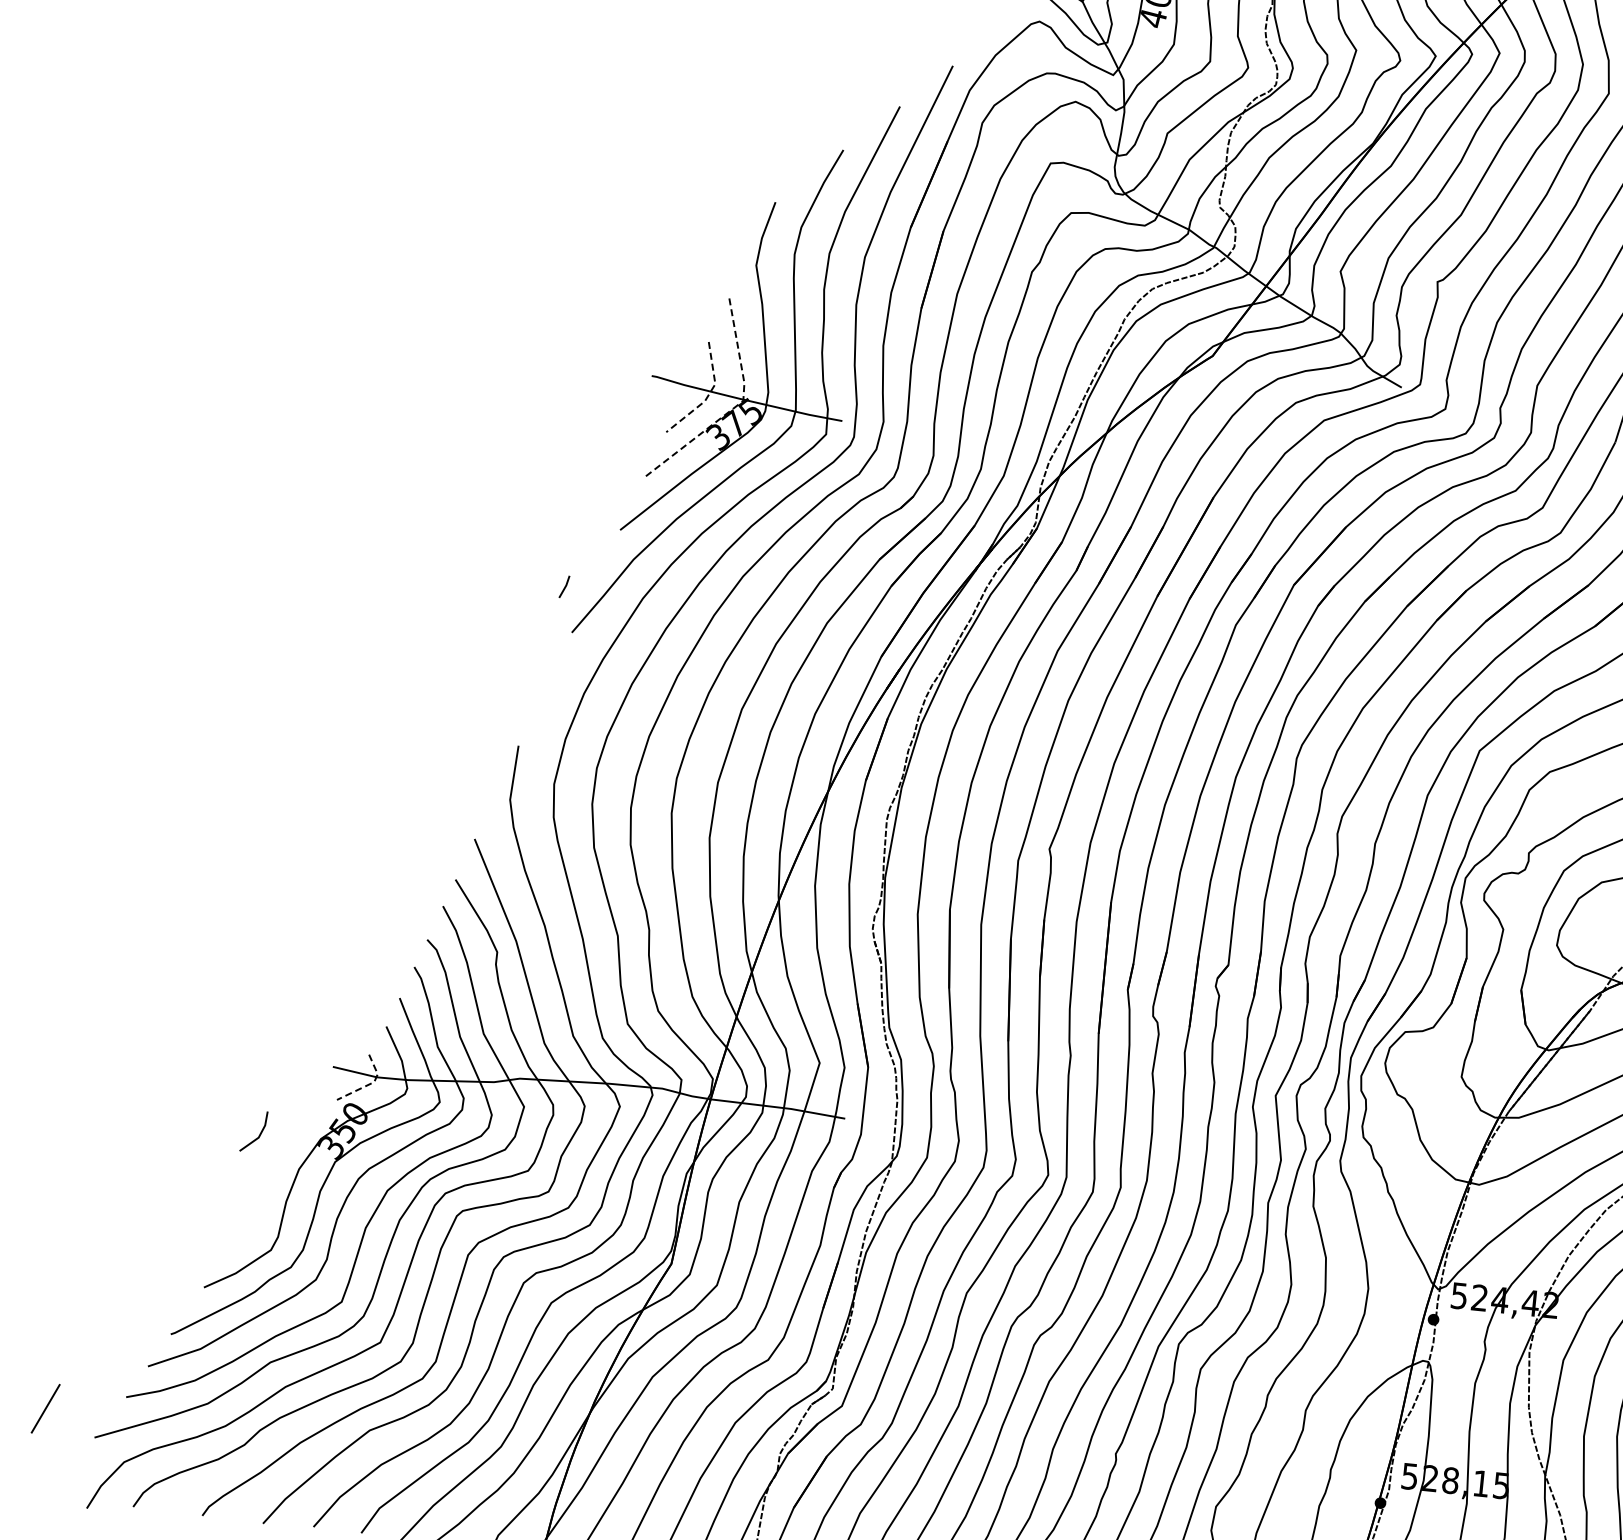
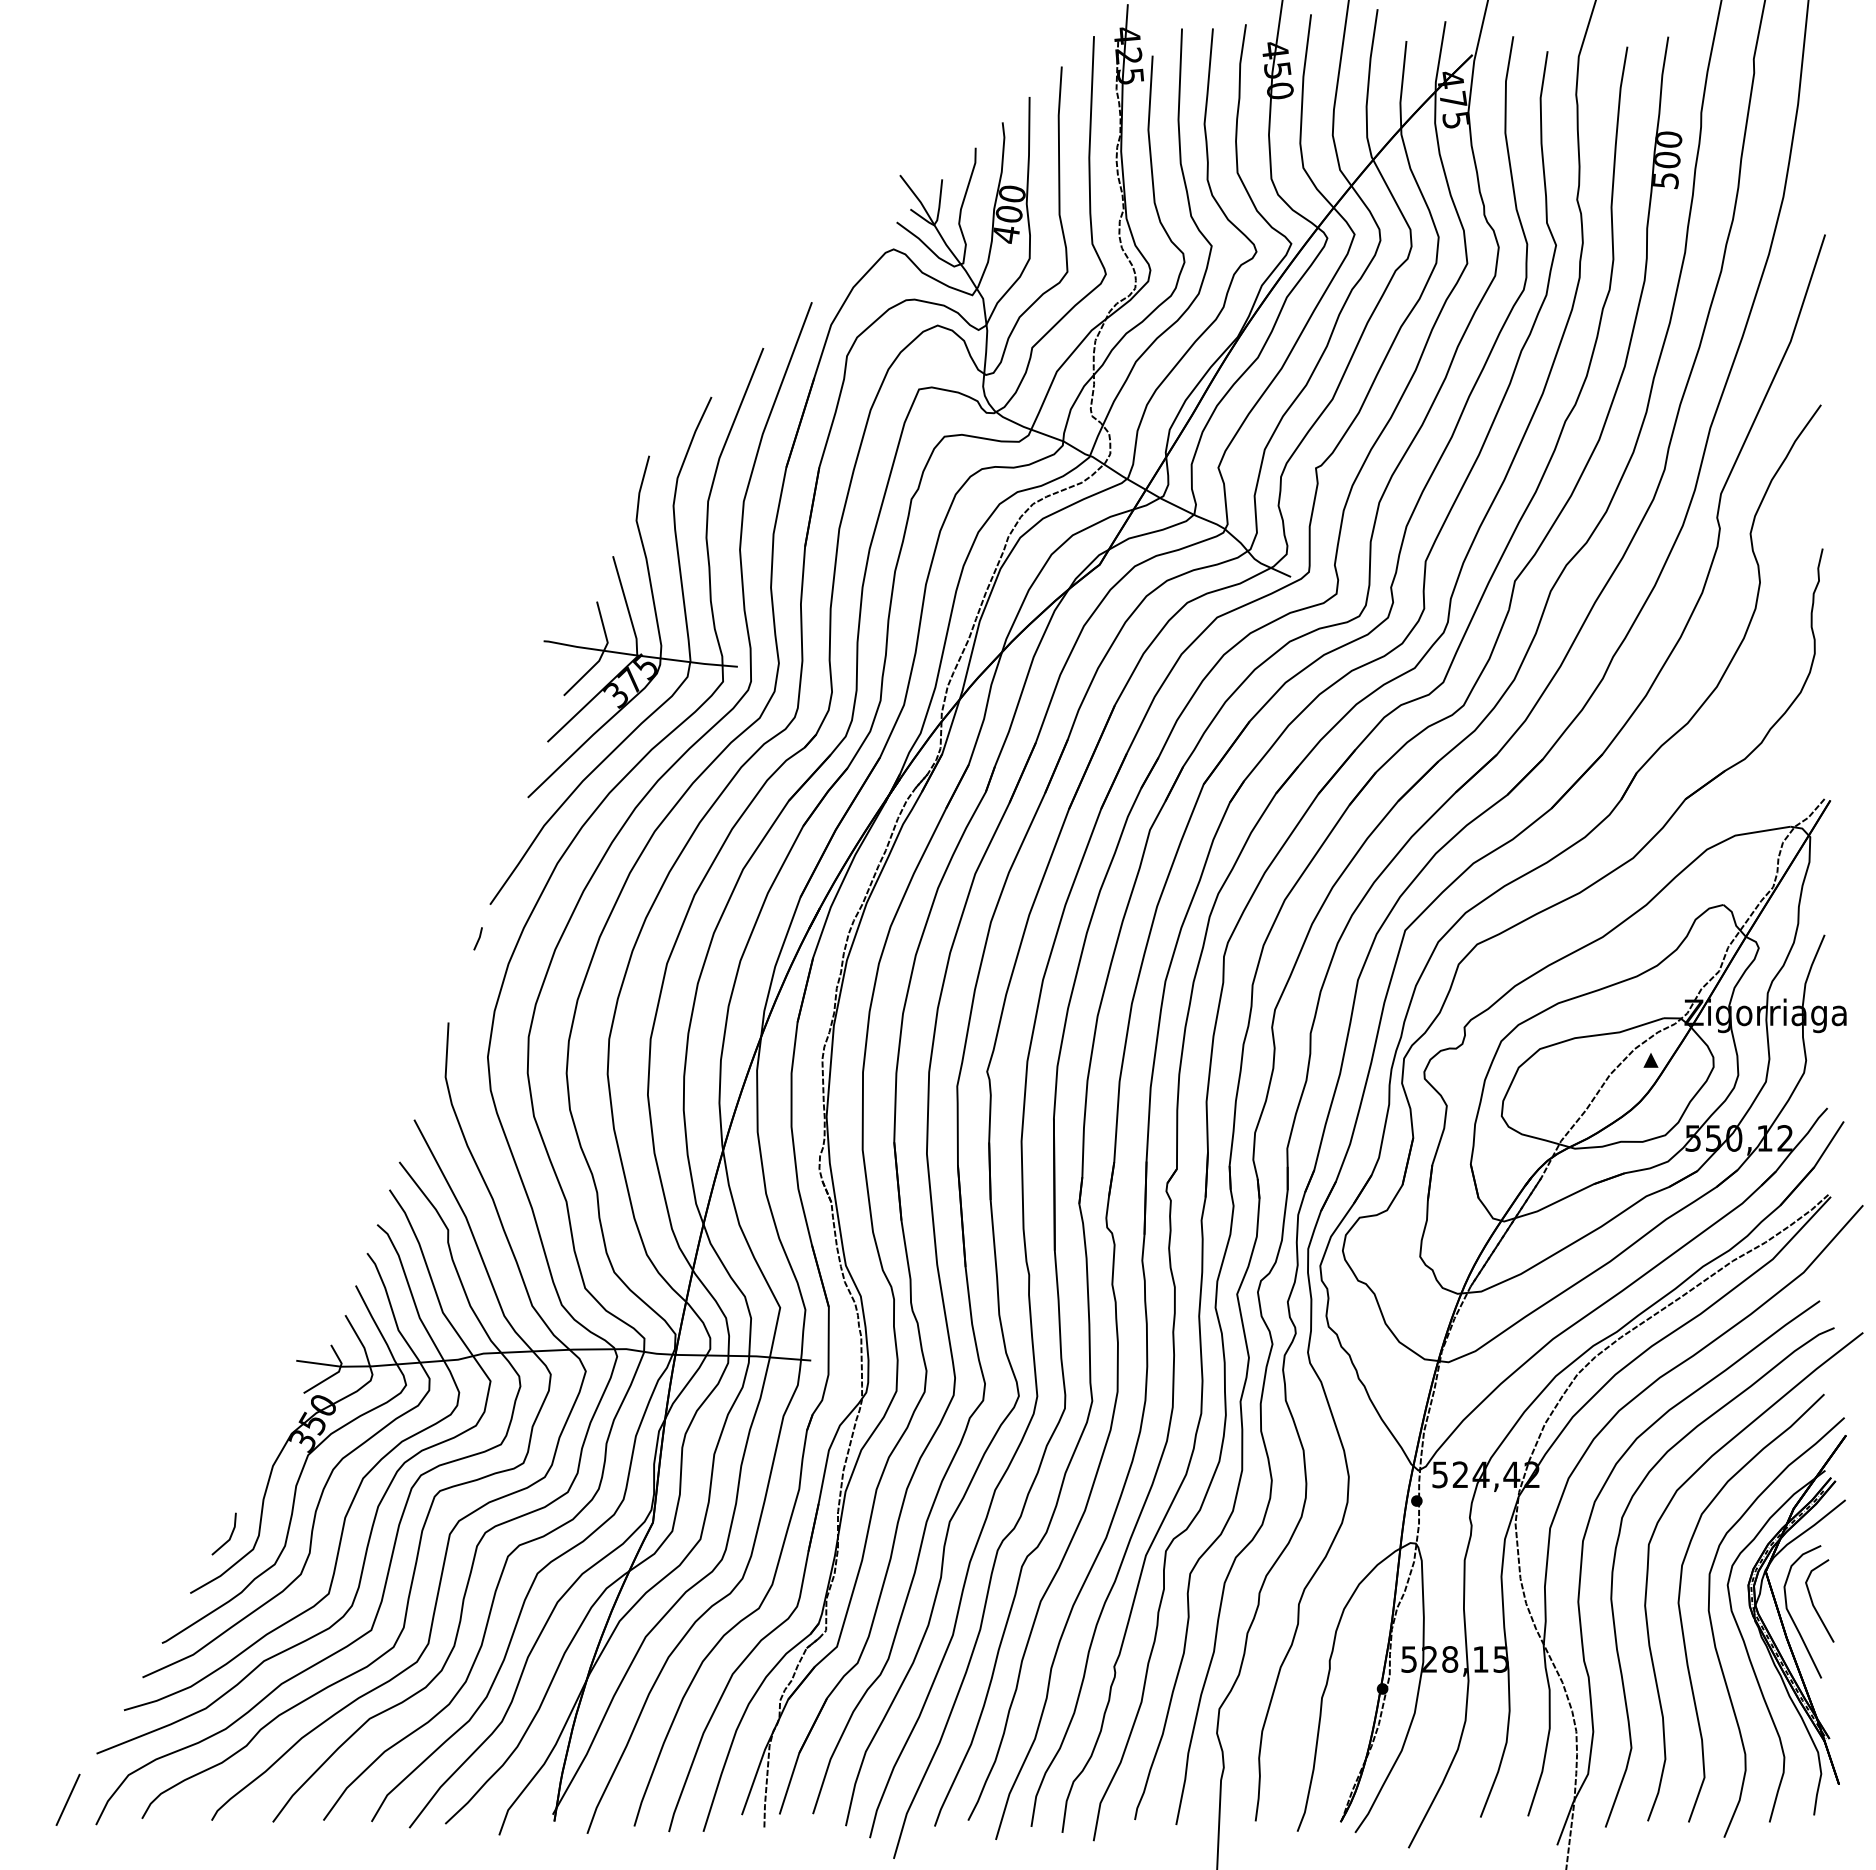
line: (708, 395) -> (602, 654), dashed -> solid
line: (735, 405) -> (630, 662), dashed -> solid
line: (564, 586) -> (478, 938), moved
line: (369, 1084) -> (334, 1374), dashed -> solid
line: (260, 1132) -> (230, 1534), moved
line: (45, 1408) -> (67, 1799), moved

